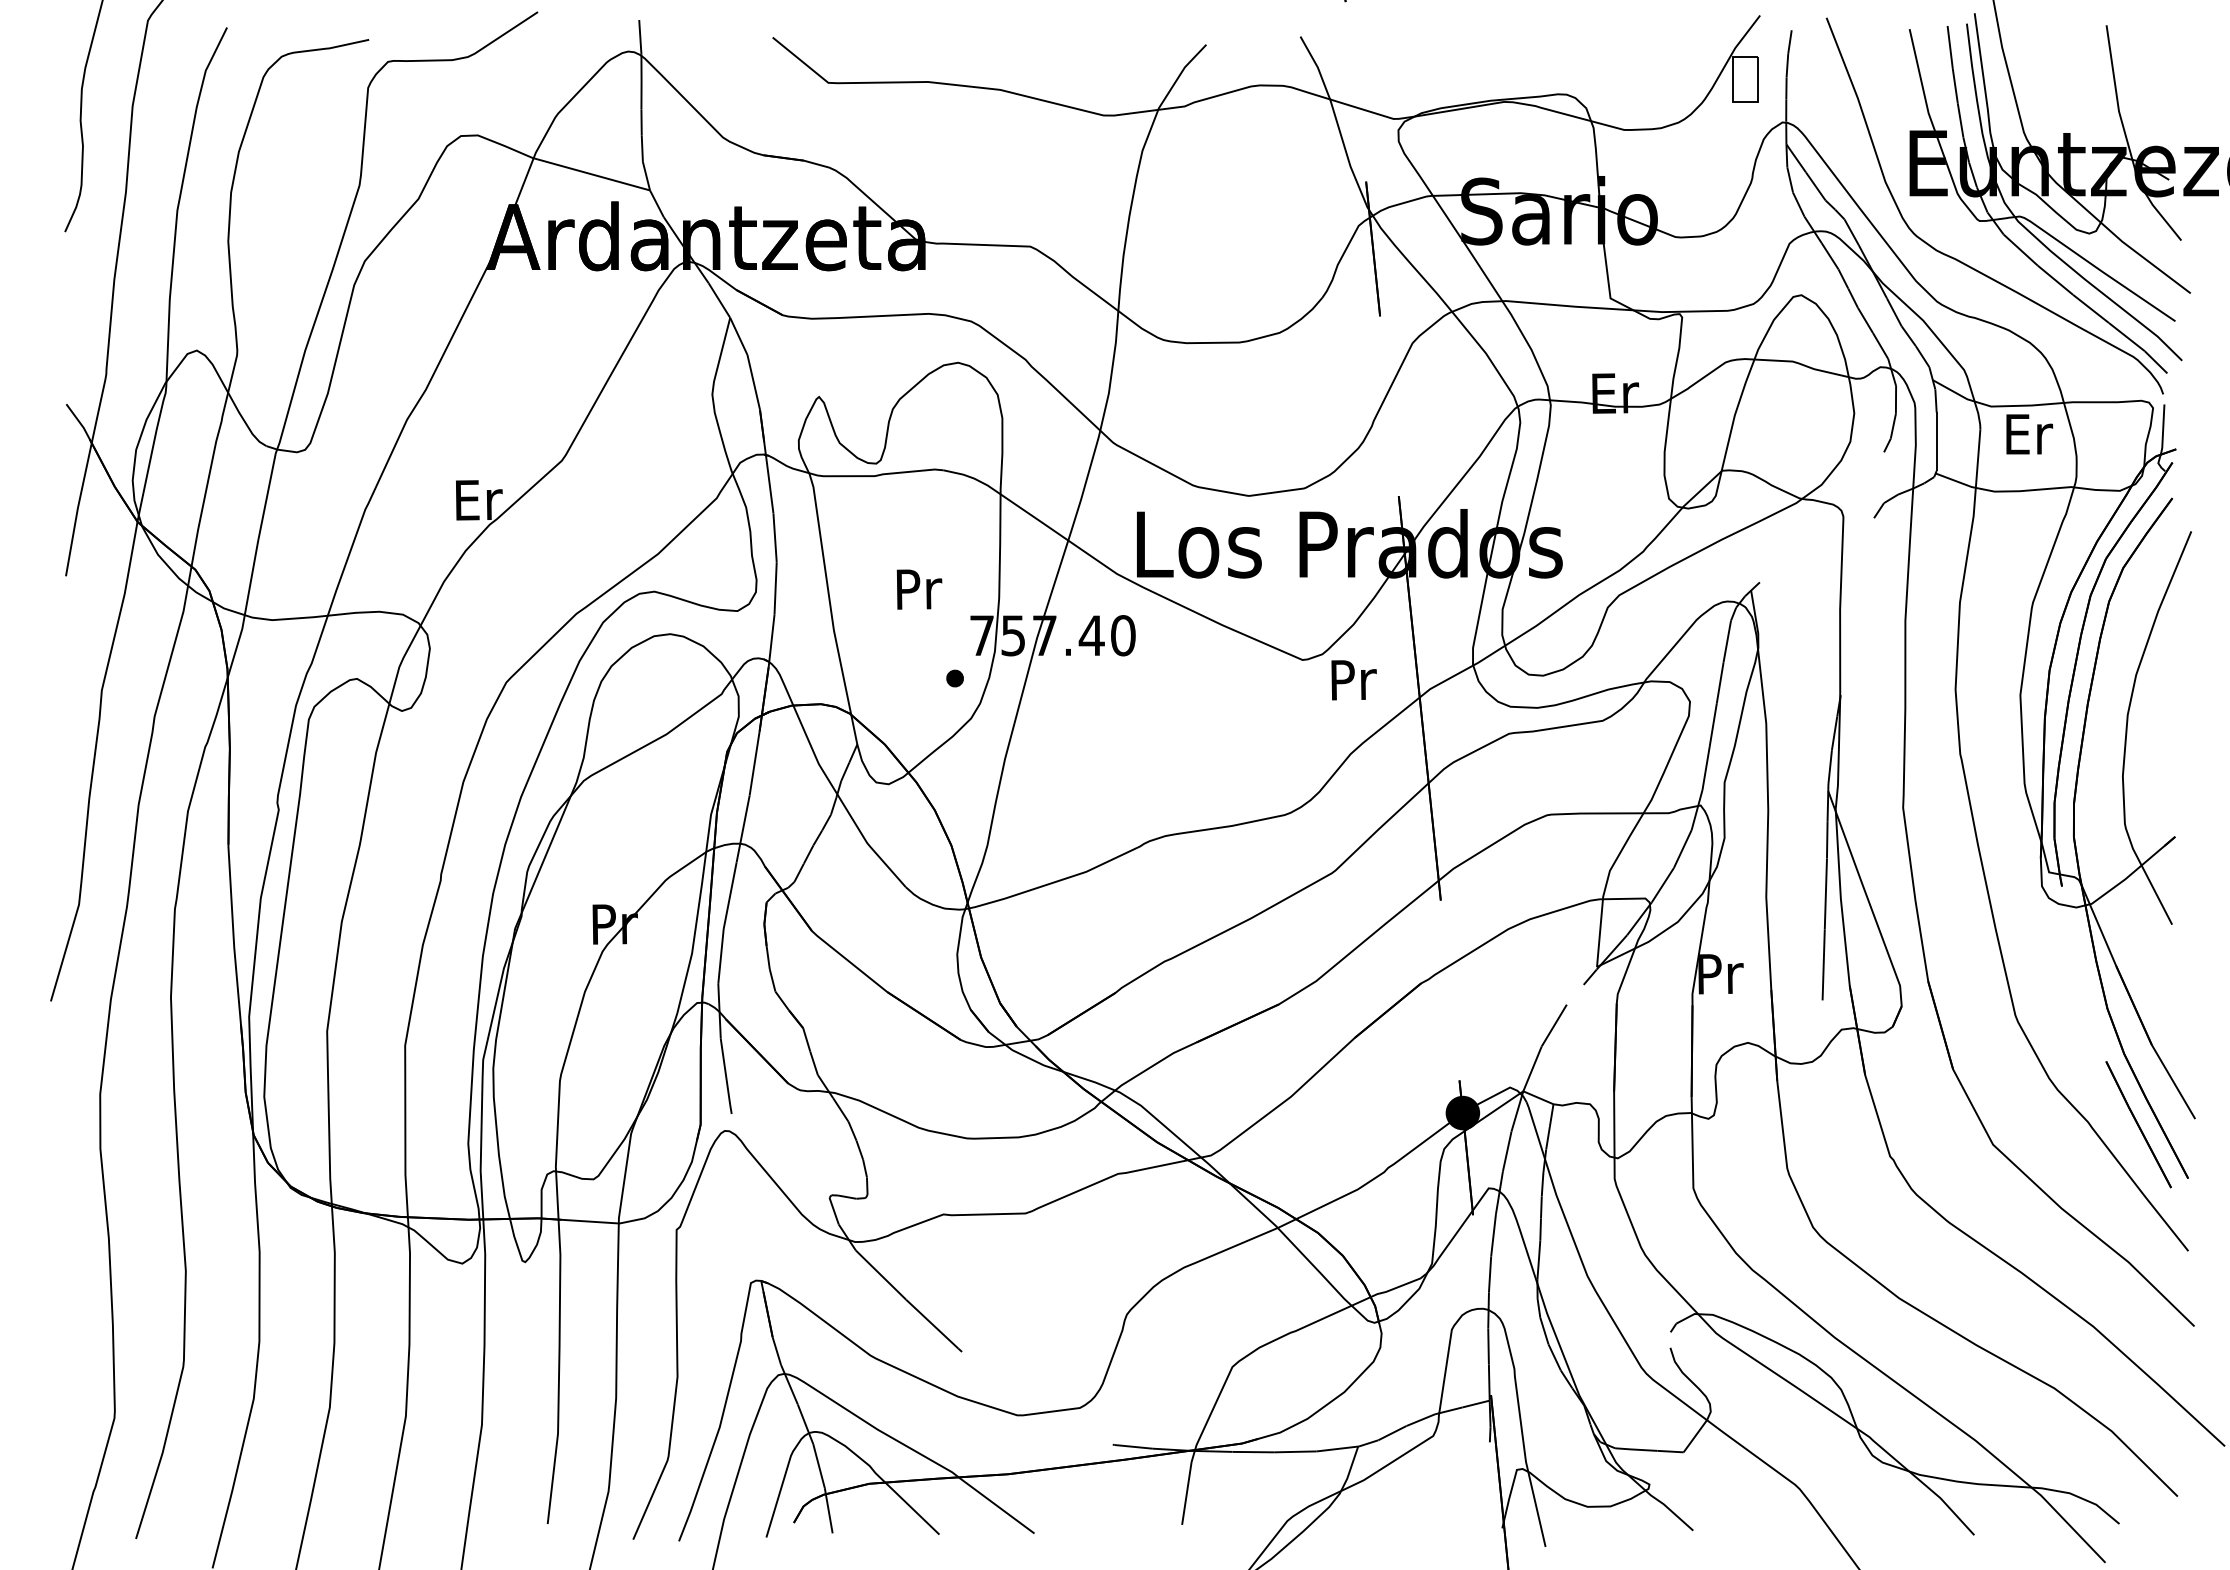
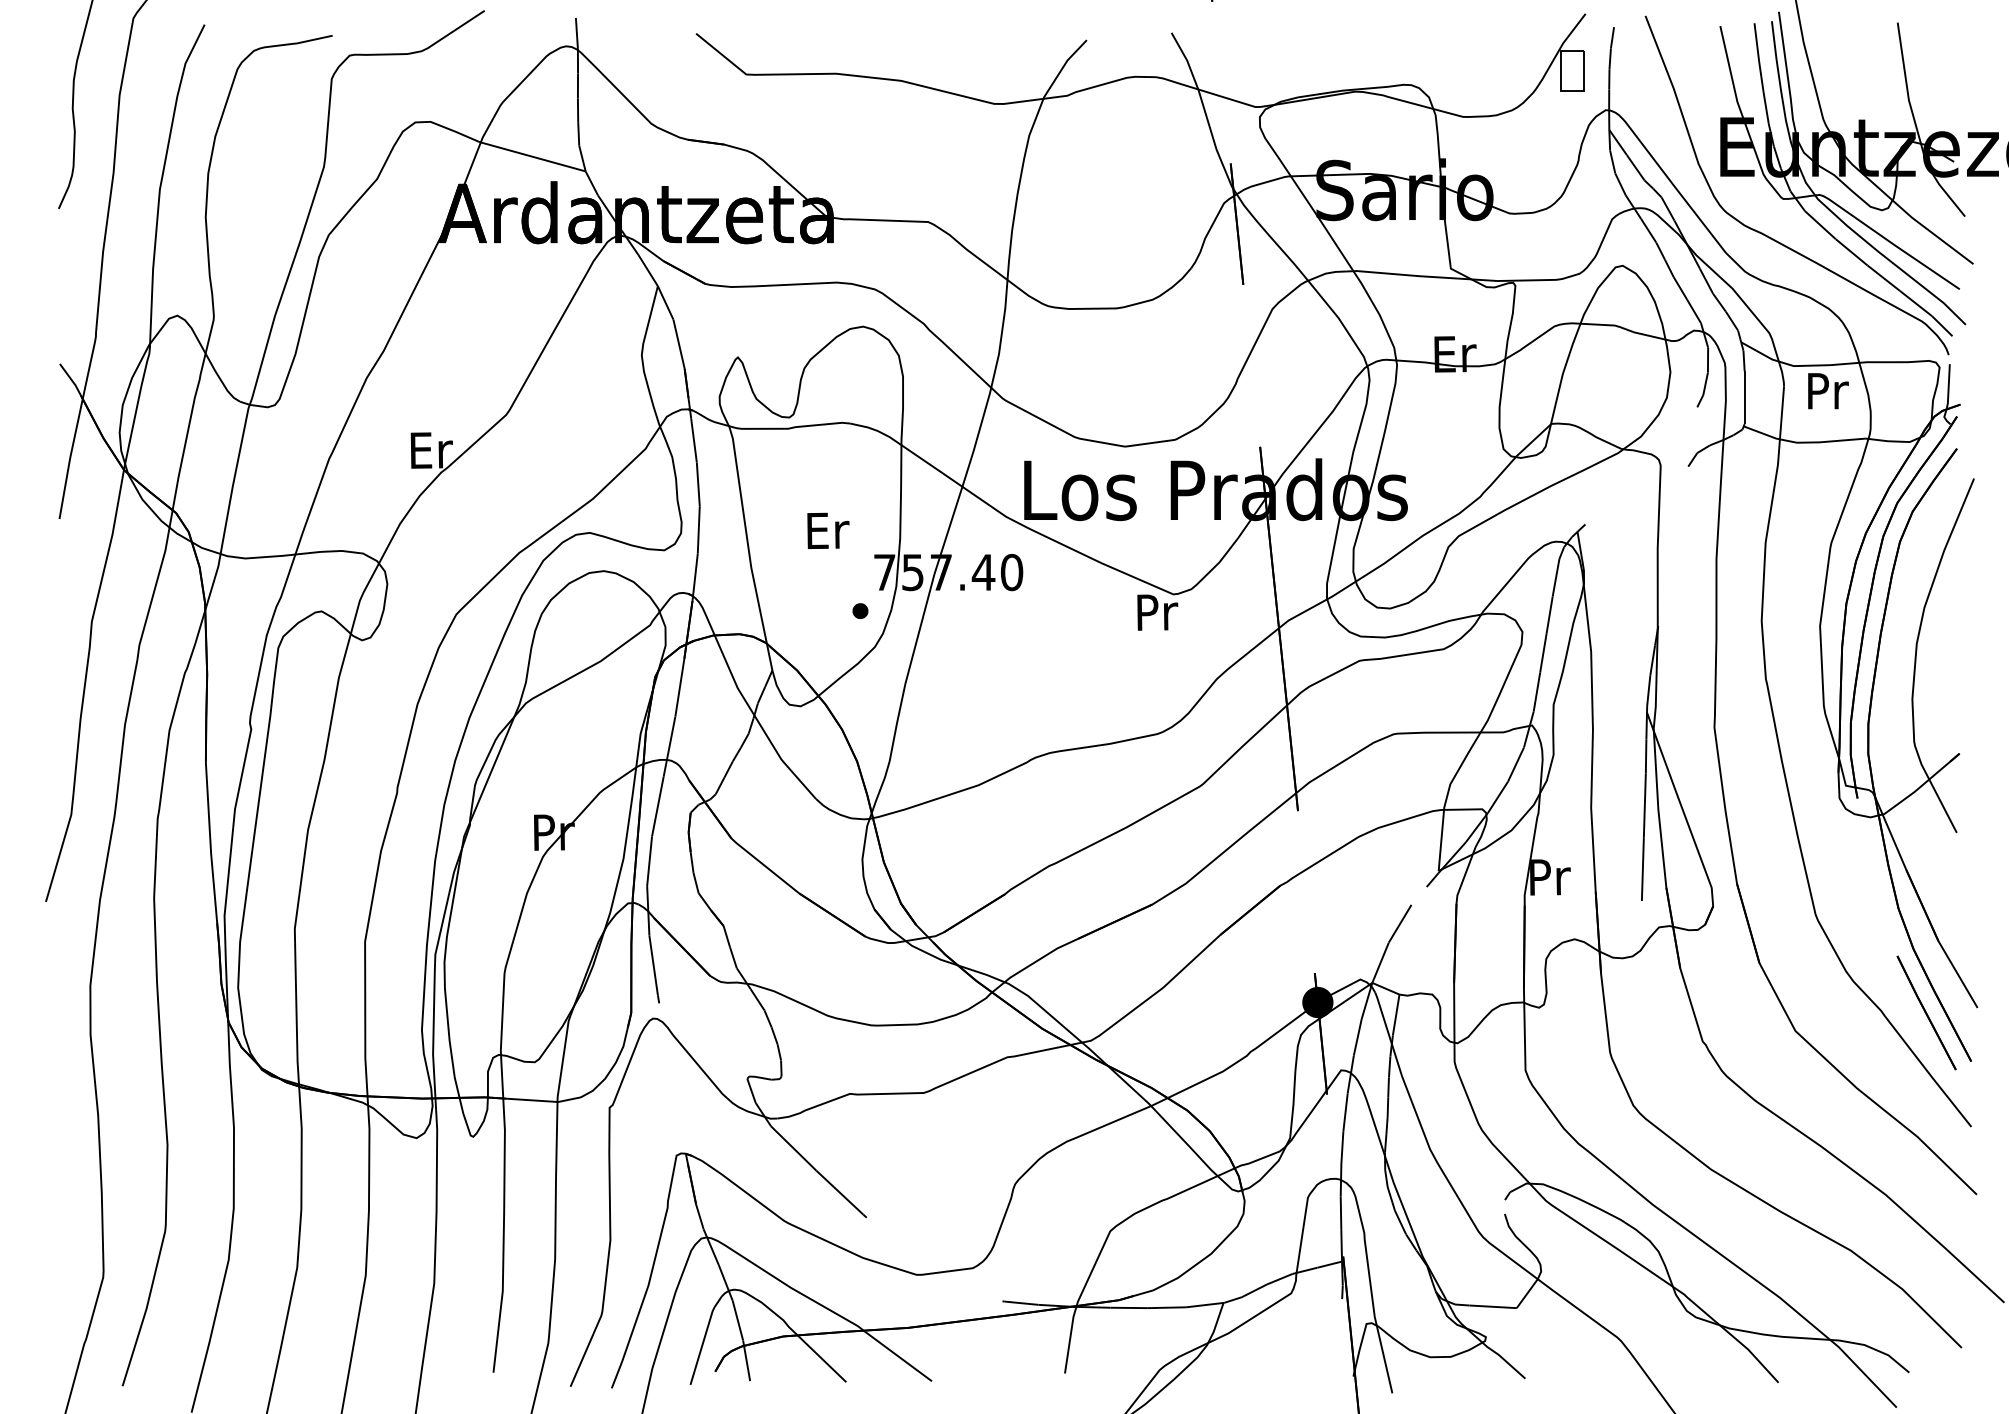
text: (2029, 434) -> (1828, 391), Er -> Pr
text: (919, 589) -> (828, 530), Pr -> Er
text: (1353, 680) -> (1157, 612), moved

